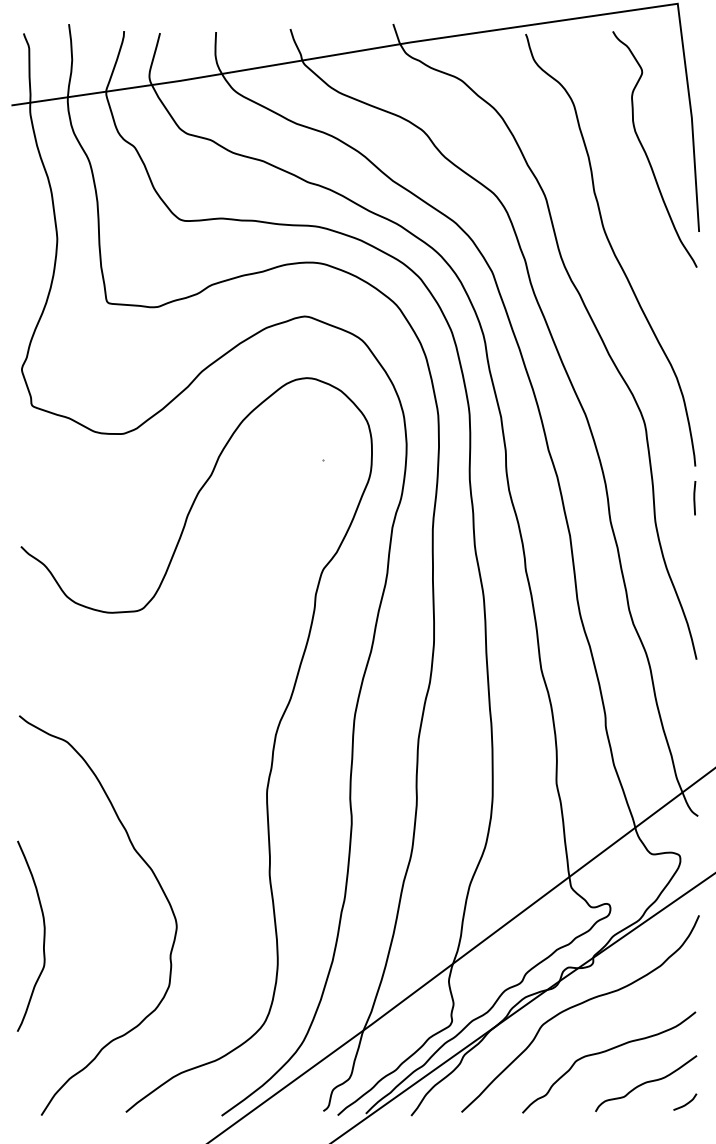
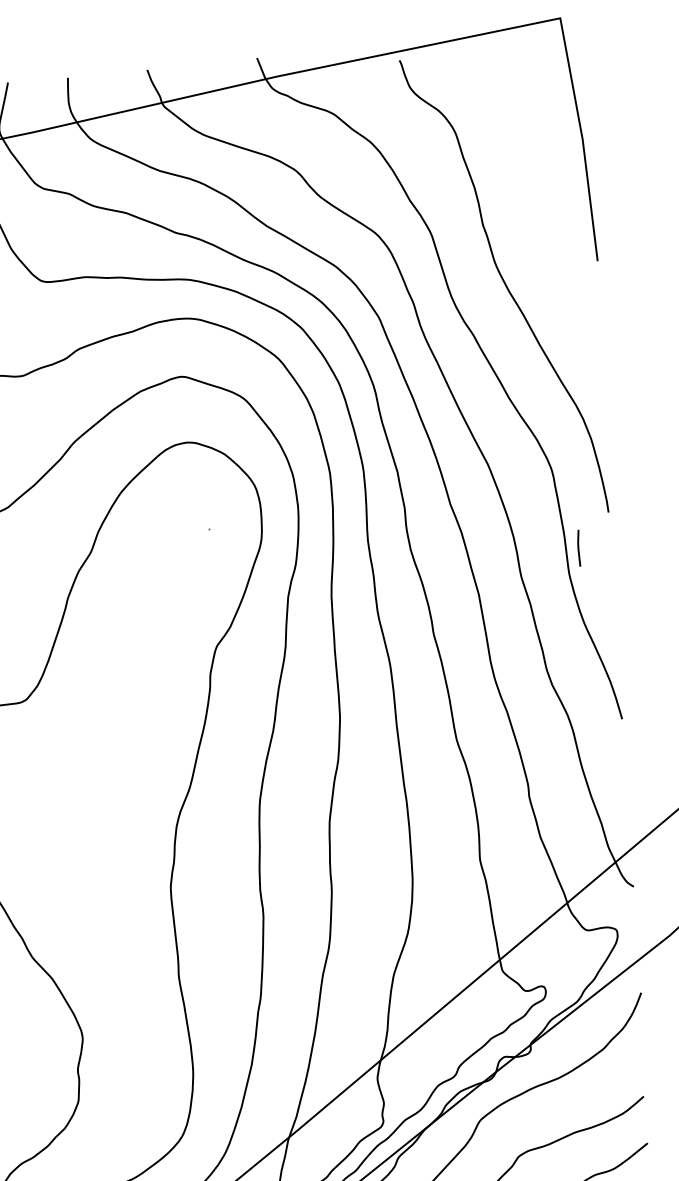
curve: (646, 152) -> (536, 179), removed
line: (694, 498) -> (578, 548), moved

